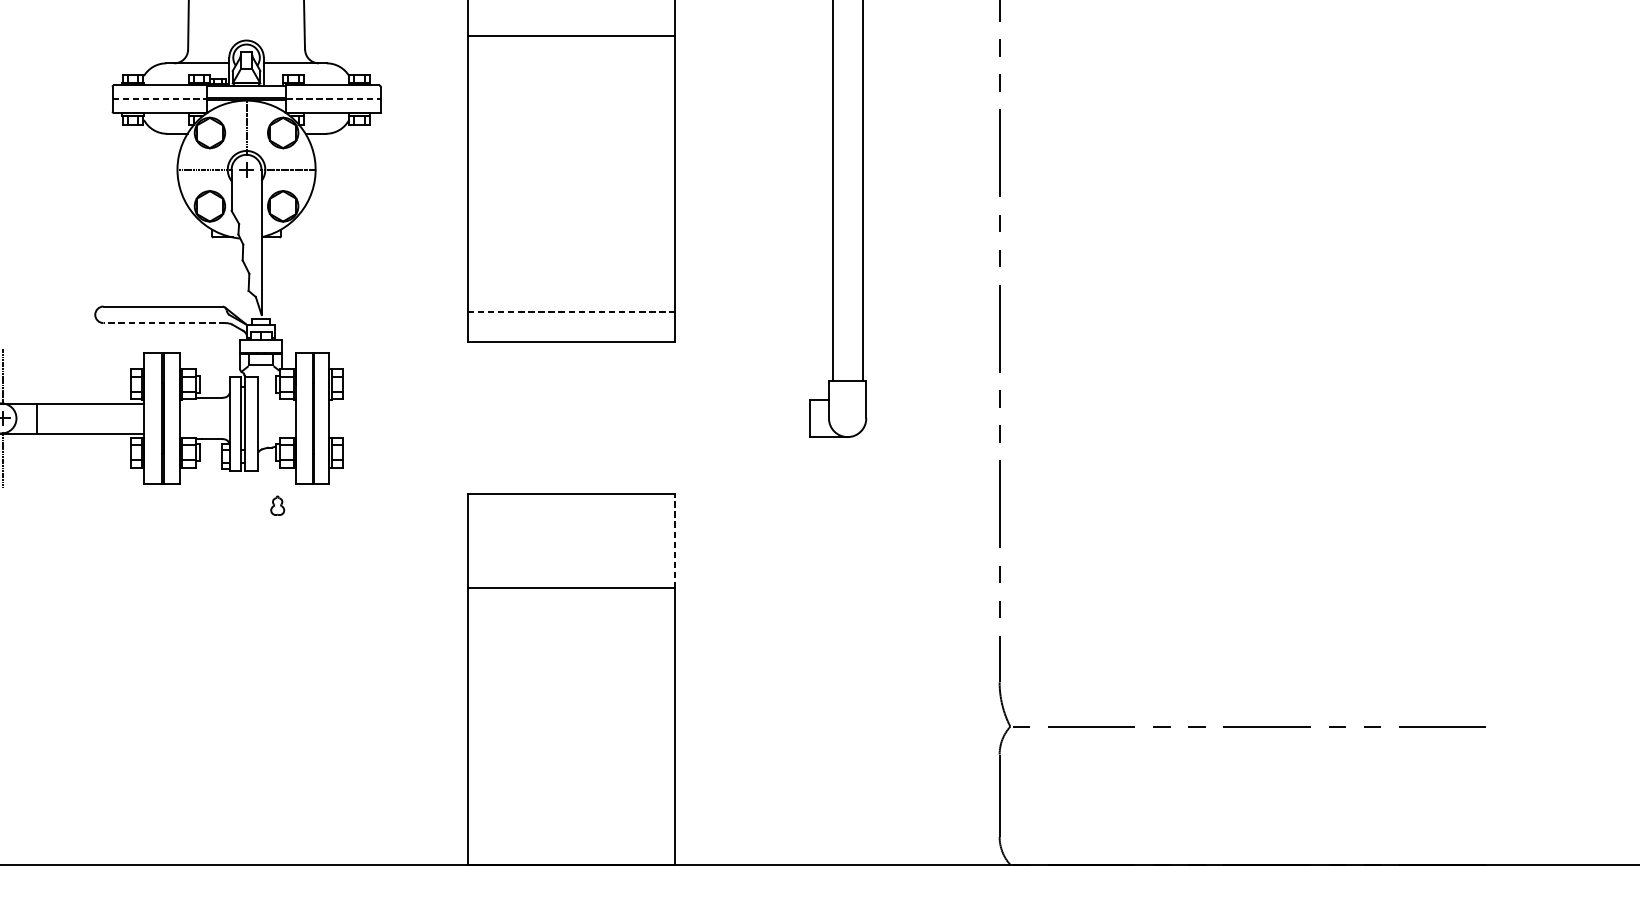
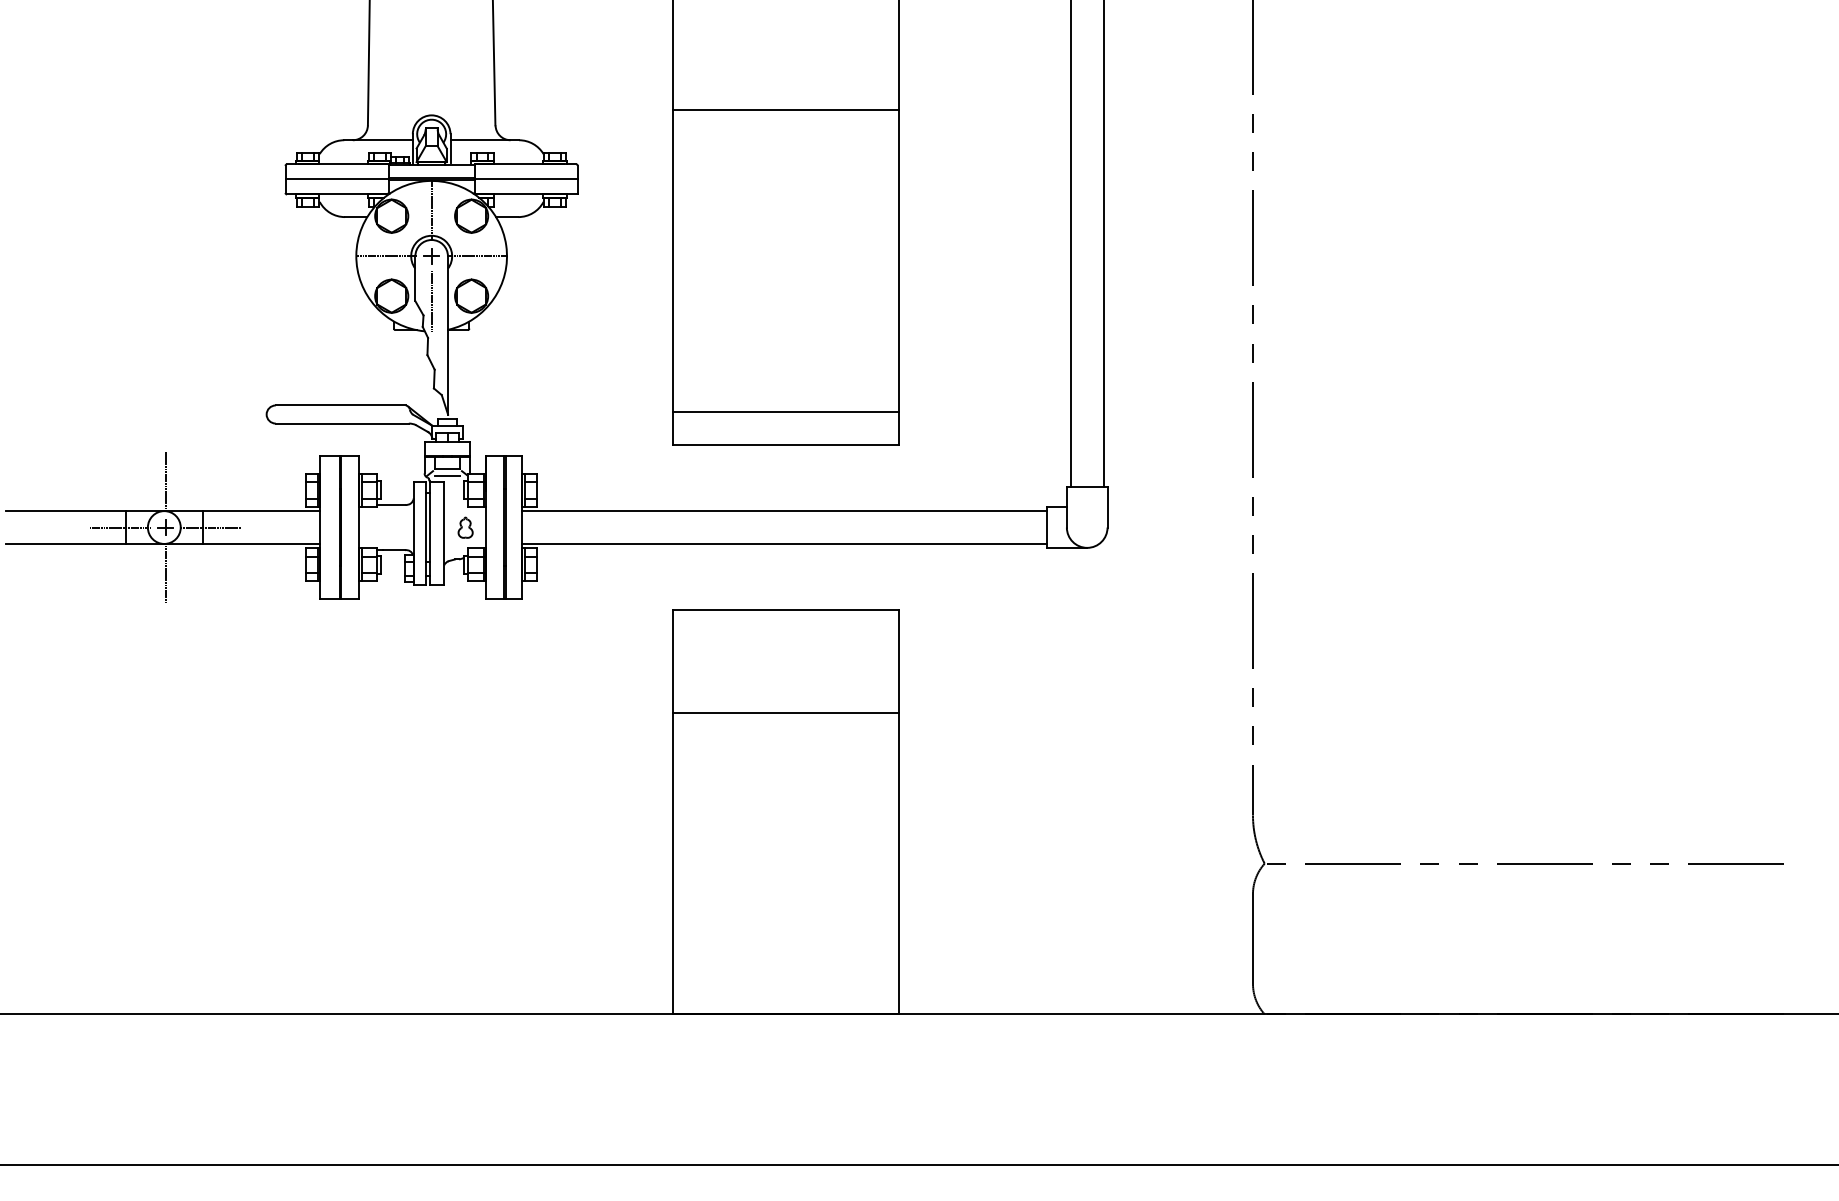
line: (160, 99) -> (337, 179), dashed -> solid
line: (333, 99) -> (526, 179), dashed -> solid
line: (246, 211) -> (431, 301), added
line: (571, 312) -> (786, 411), dashed -> solid
line: (164, 323) -> (342, 423), dashed -> solid
line: (261, 371) -> (447, 476), added
line: (570, 403) -> (784, 511), added
line: (43, 418) -> (210, 527), added
line: (570, 433) -> (784, 543), added
part: (277, 505) -> (465, 527), moved
line: (674, 541) -> (898, 661), dashed -> solid

